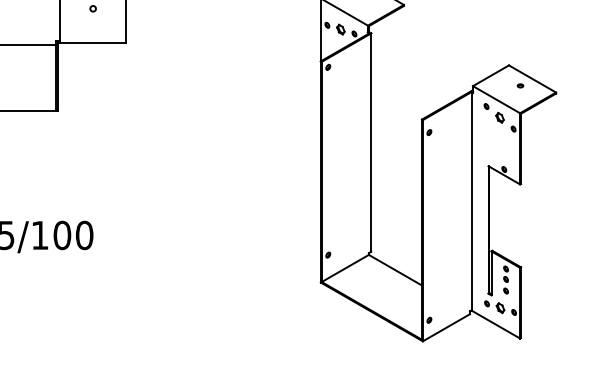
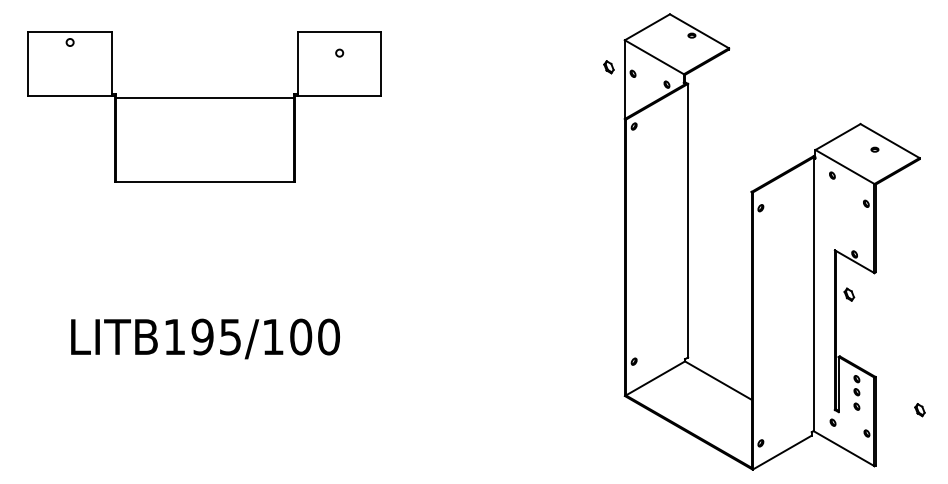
part: (340, 29) -> (608, 67), moved
part: (500, 117) -> (849, 294), moved
part: (500, 308) -> (919, 410), moved

